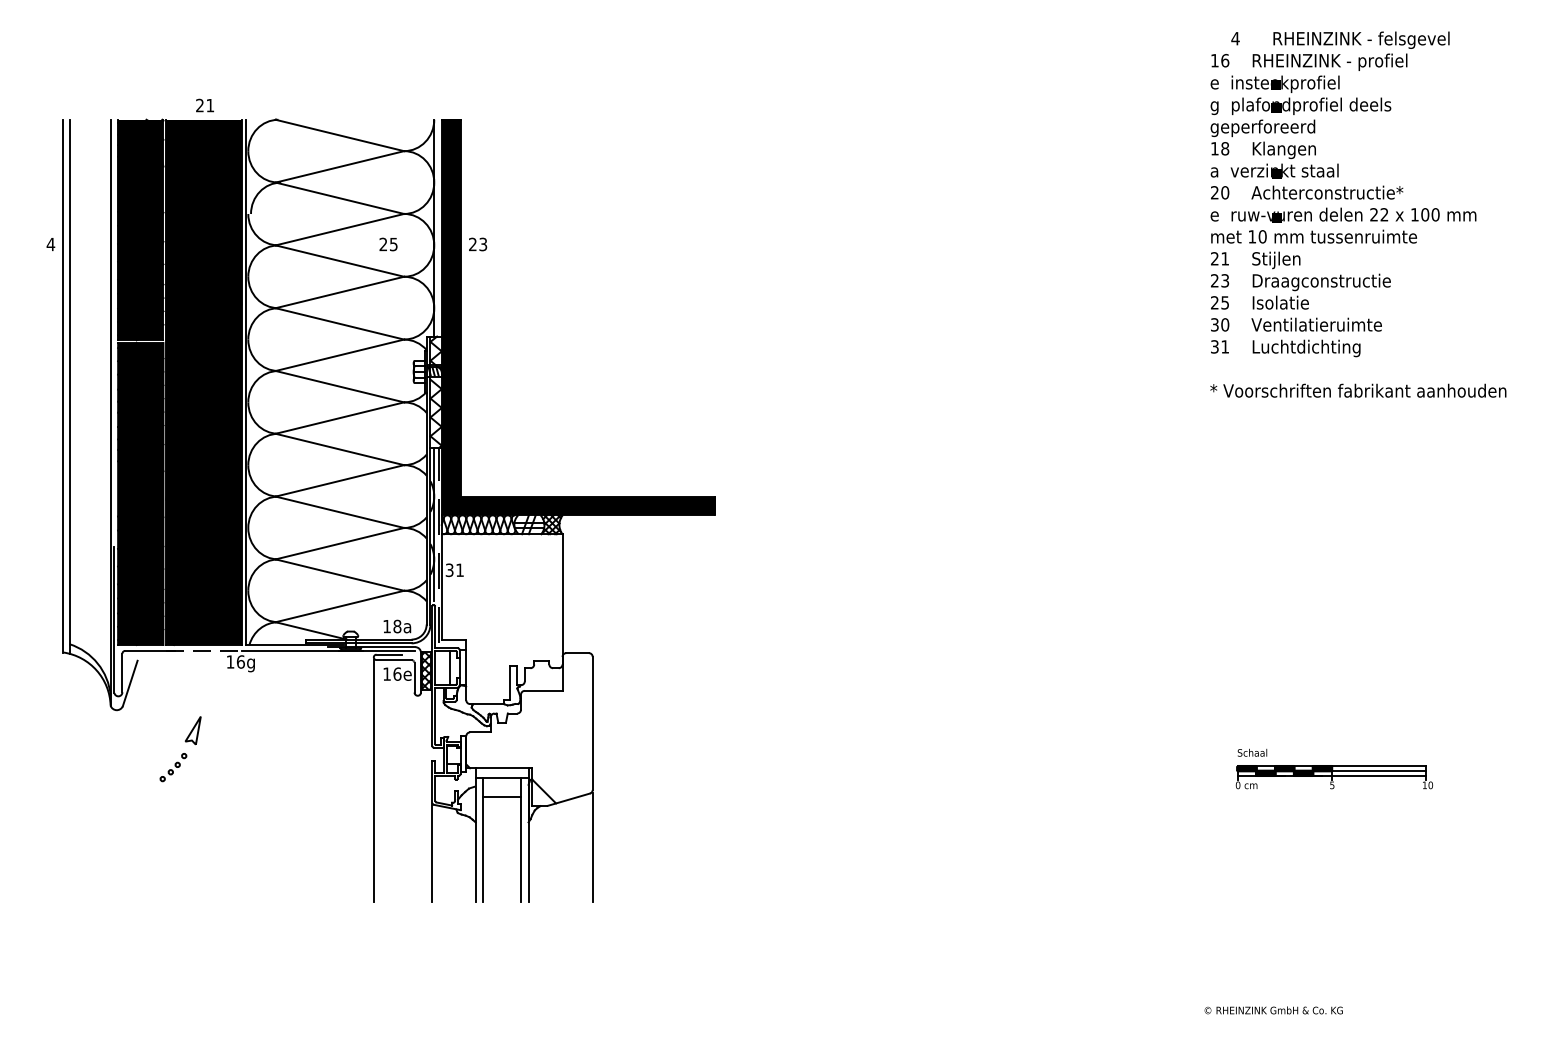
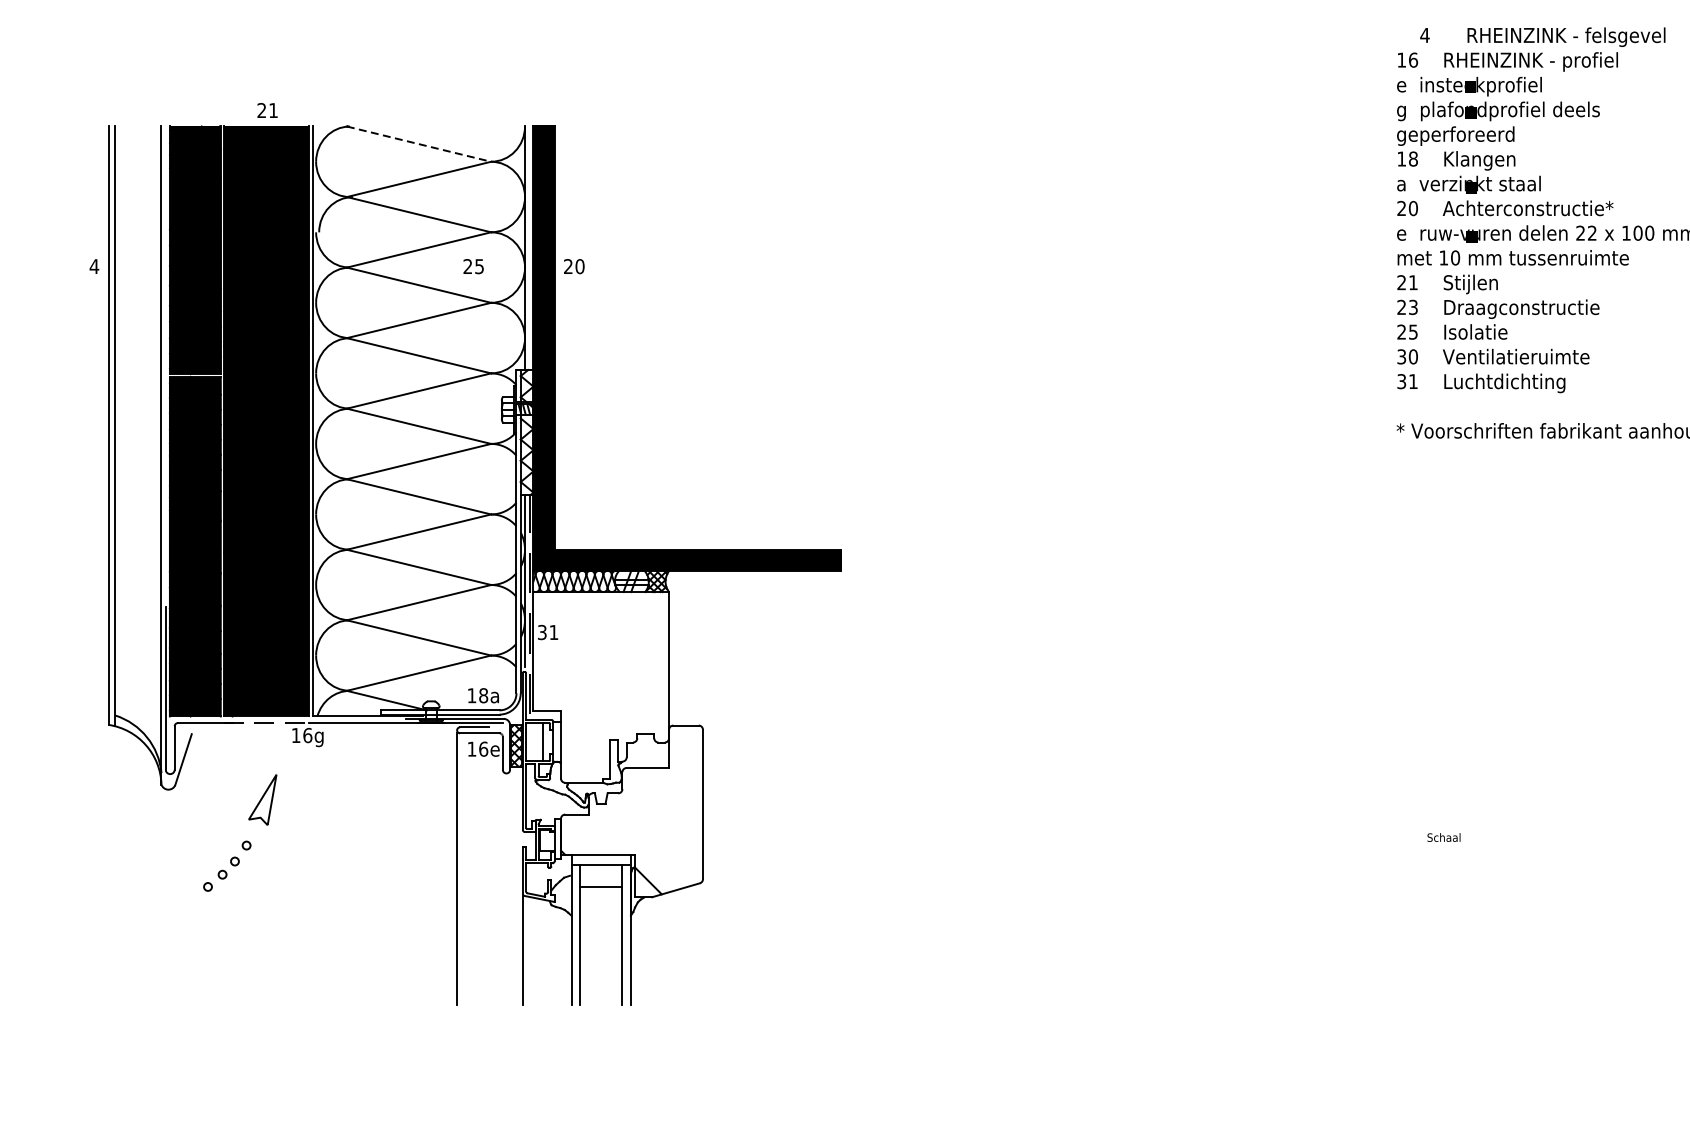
line: (340, 135) -> (419, 144), solid -> dashed
text: (483, 244) -> (580, 266), 23 -> 20
part: (180, 749) -> (239, 833), size x1.6
part: (1333, 777) -> (1535, 865), removed
line: (592, 847) -> (702, 943), removed

